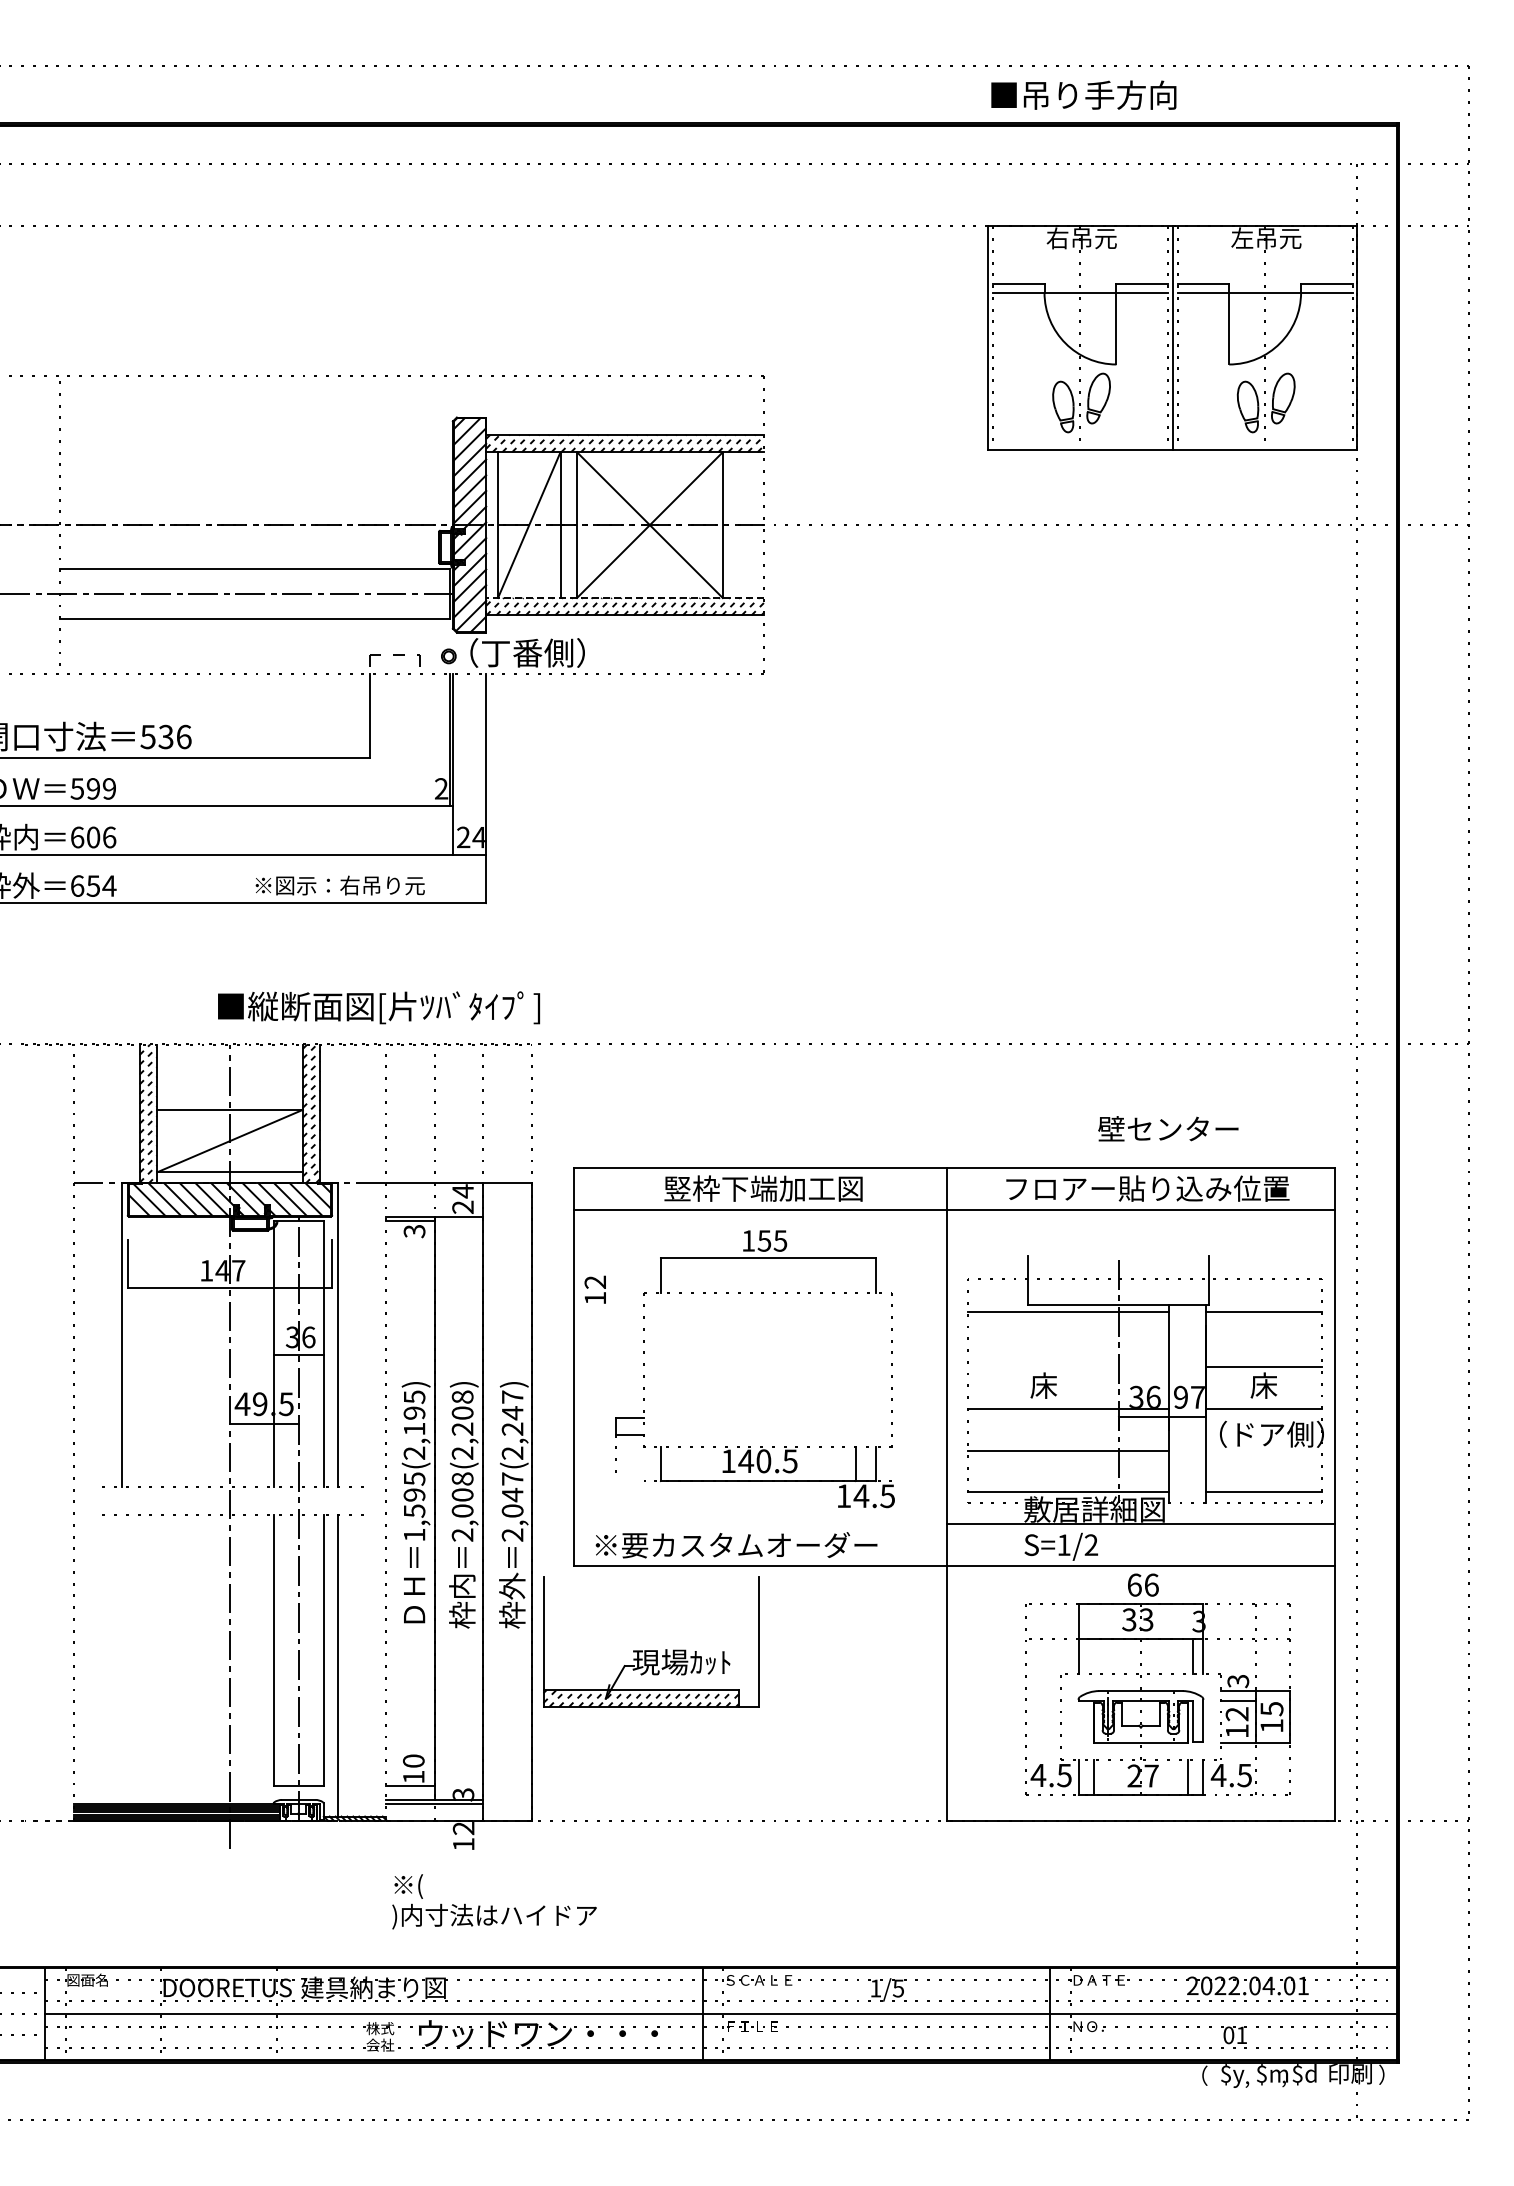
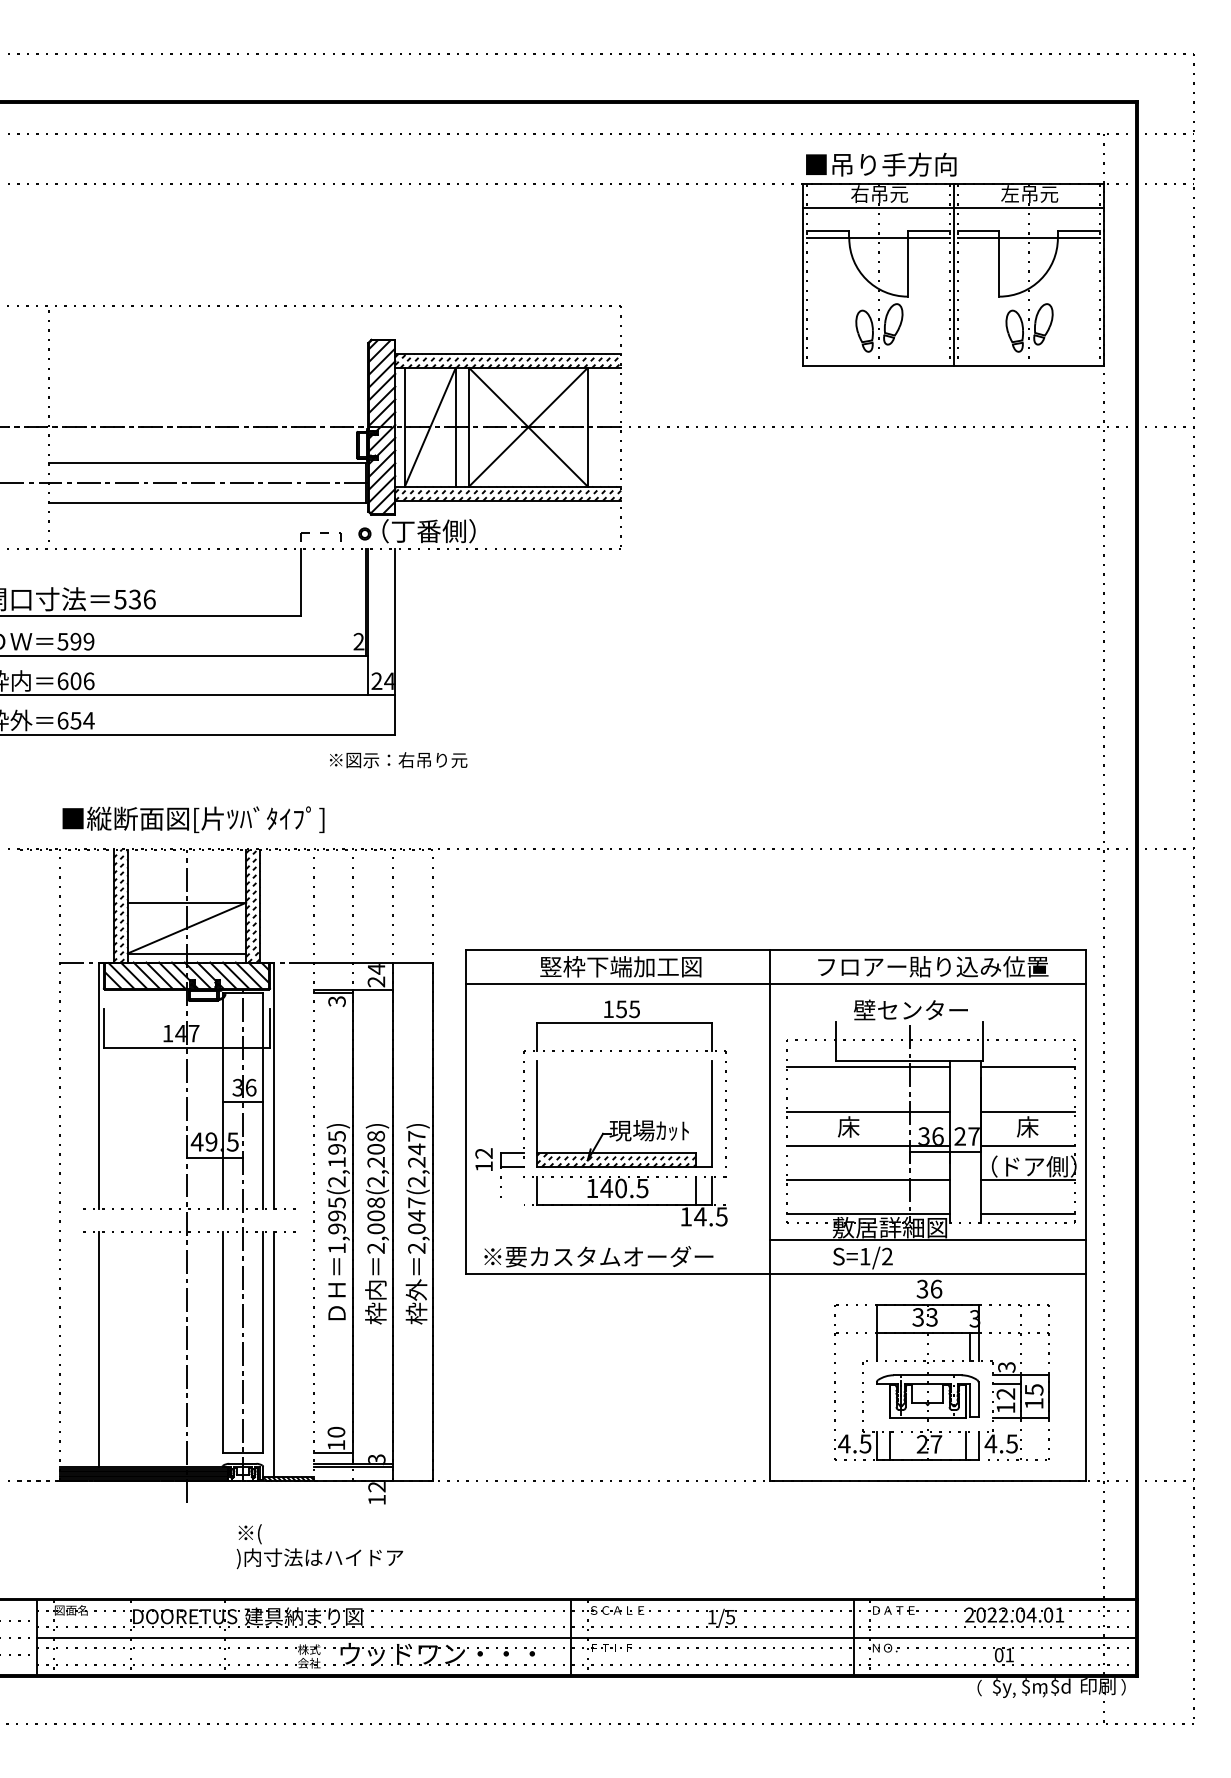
text: (1083, 94) -> (880, 164), moved
line: (1172, 255) -> (953, 208), added
line: (625, 598) -> (508, 486), dashed -> solid
text: (339, 885) -> (397, 760), moved
text: (378, 1007) -> (193, 819), moved
text: (1168, 1128) -> (911, 1009), moved
text: (594, 1289) -> (483, 1159), moved
line: (1067, 1367) -> (867, 1112), added
text: (1180, 1397) -> (959, 1136), 97 -> 27
line: (1264, 1450) -> (1028, 1179), added
text: (414, 1510) -> (337, 1228), 1,595(2,195) -> 1,995(2,195)
text: (1134, 1584) -> (922, 1288), 66 -> 36
part: (651, 1650) -> (624, 1121), moved
line: (122, 1659) -> (99, 1349), added
text: (494, 1901) -> (319, 1546), moved

